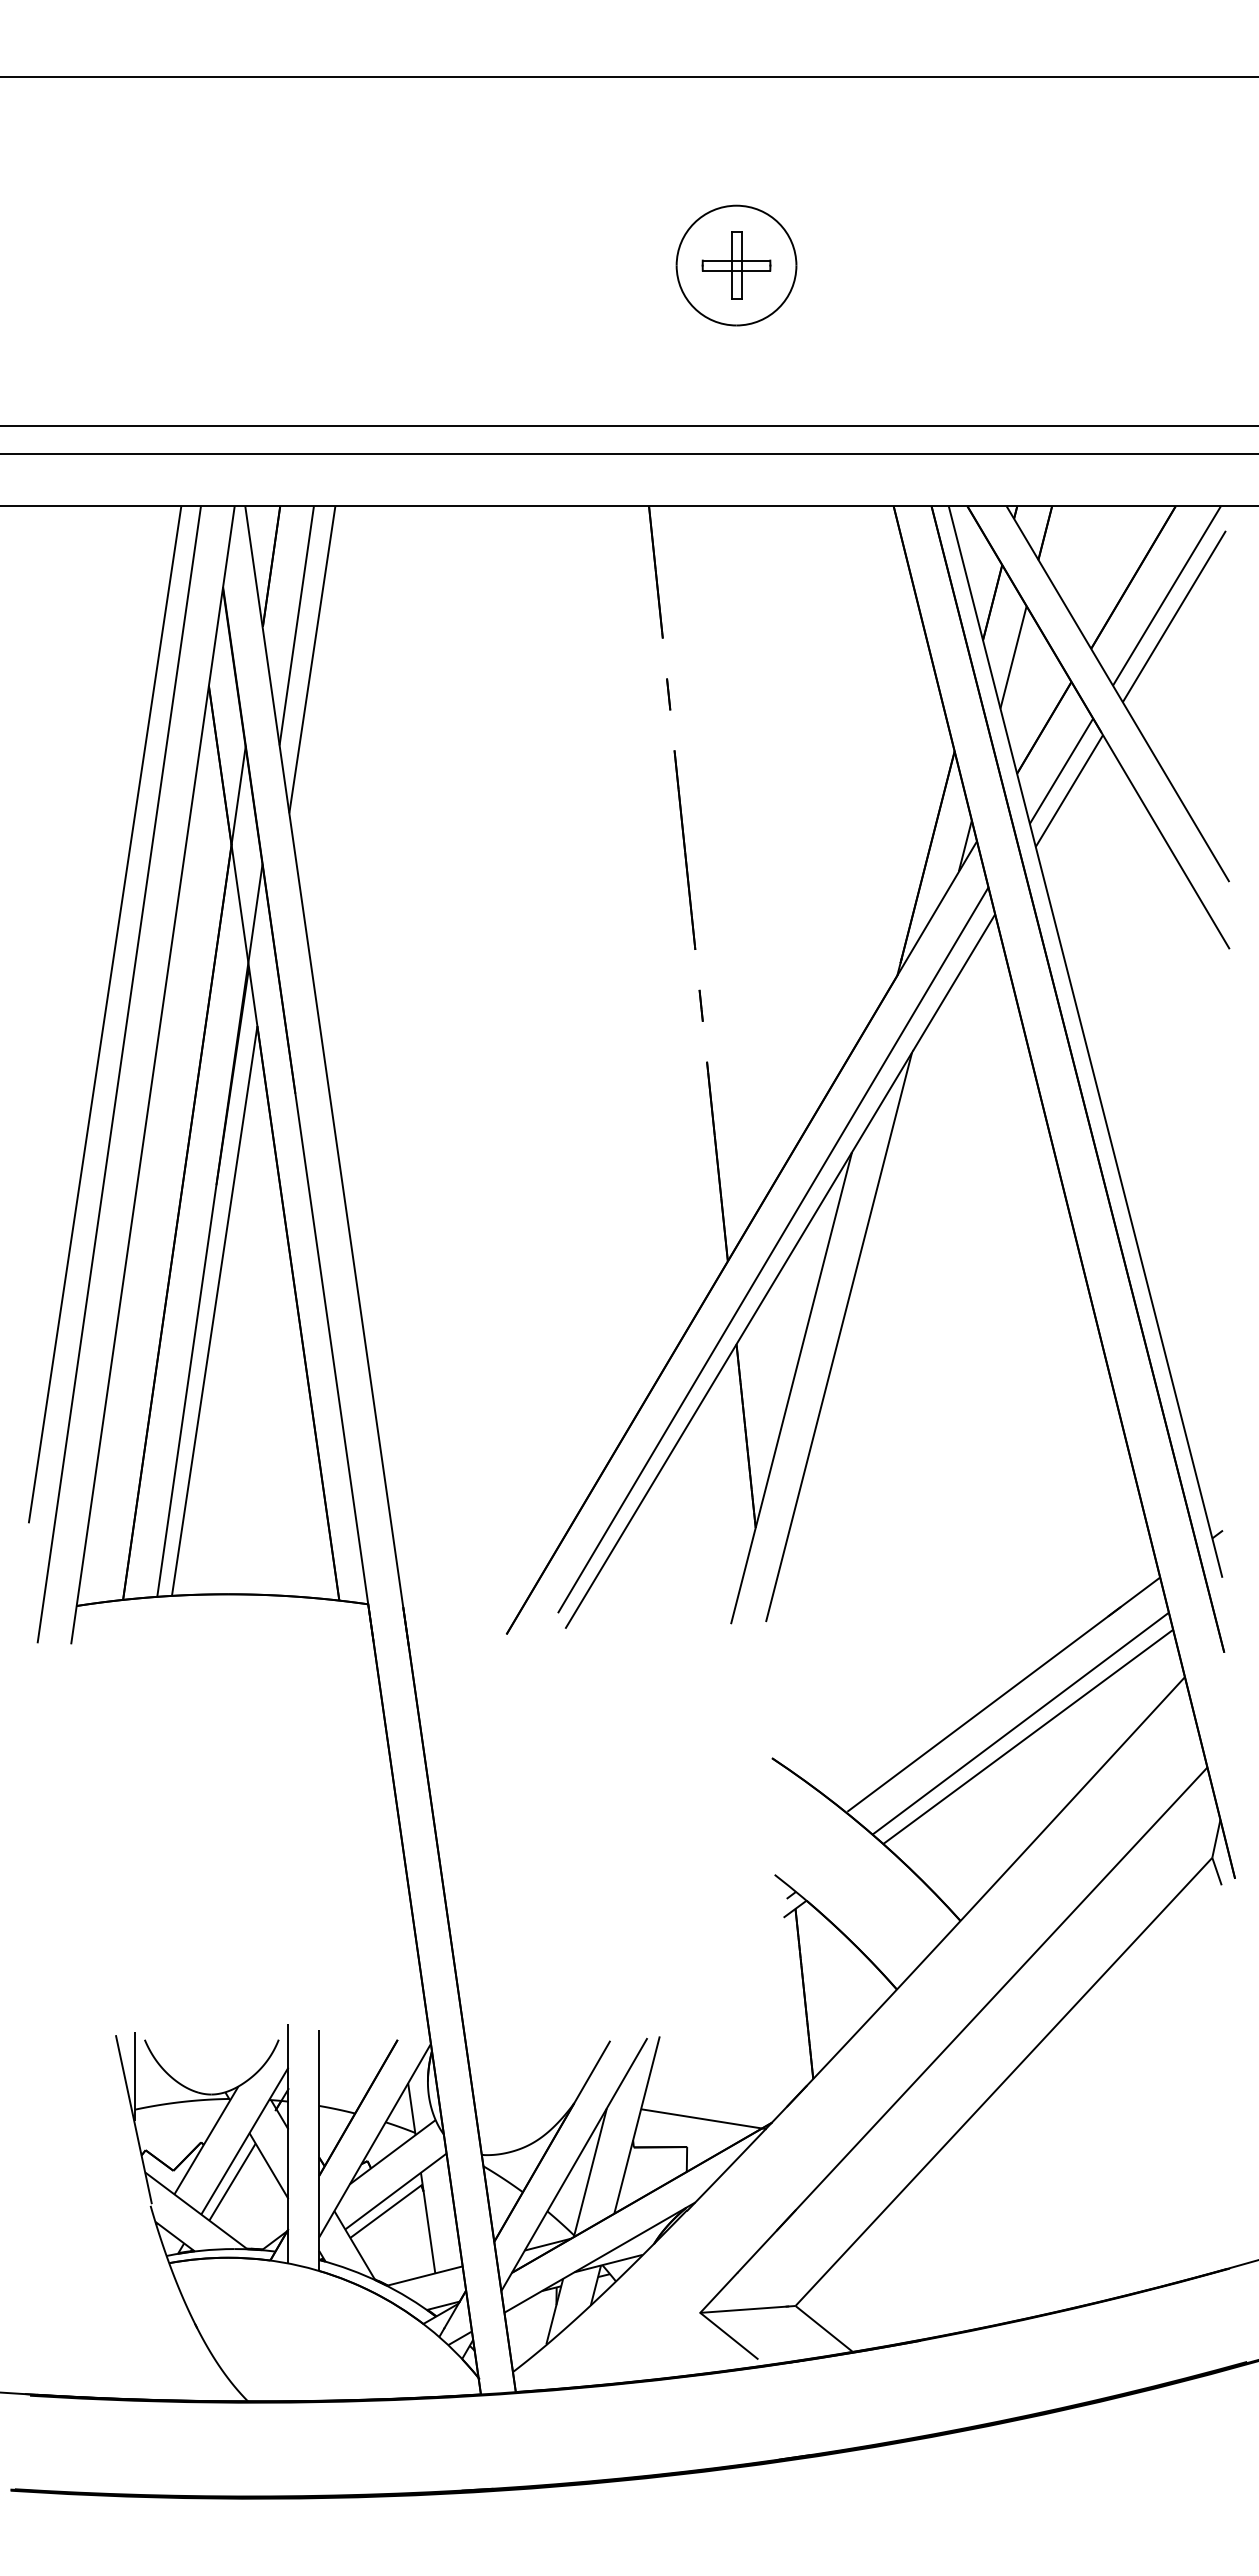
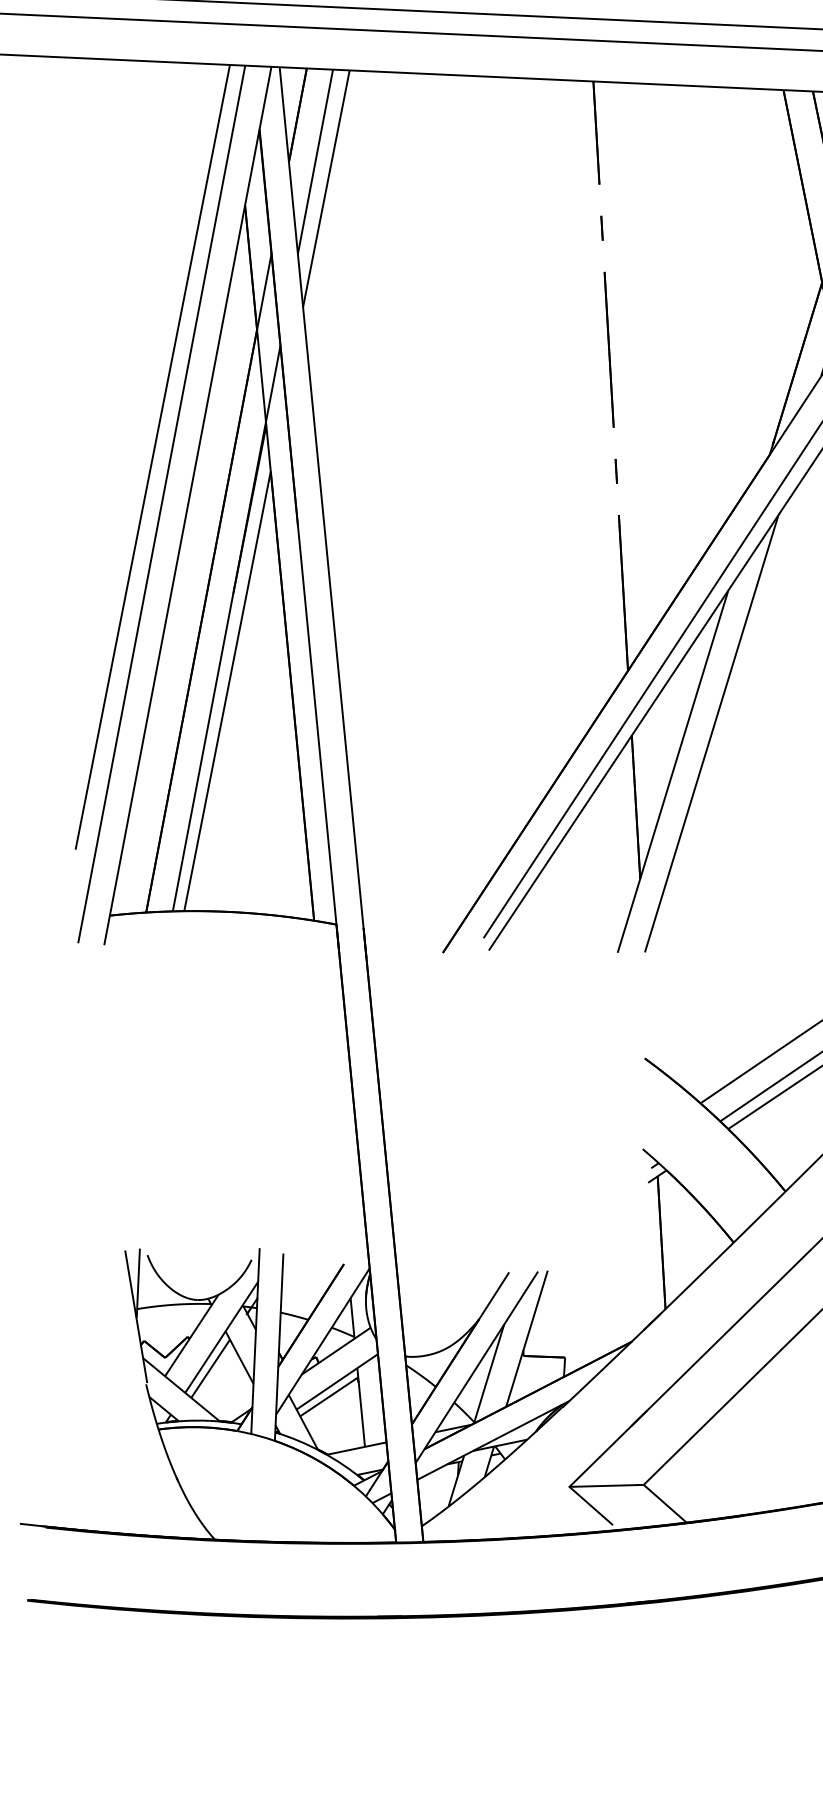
line: (703, 2119) -> (578, 1336), removed

